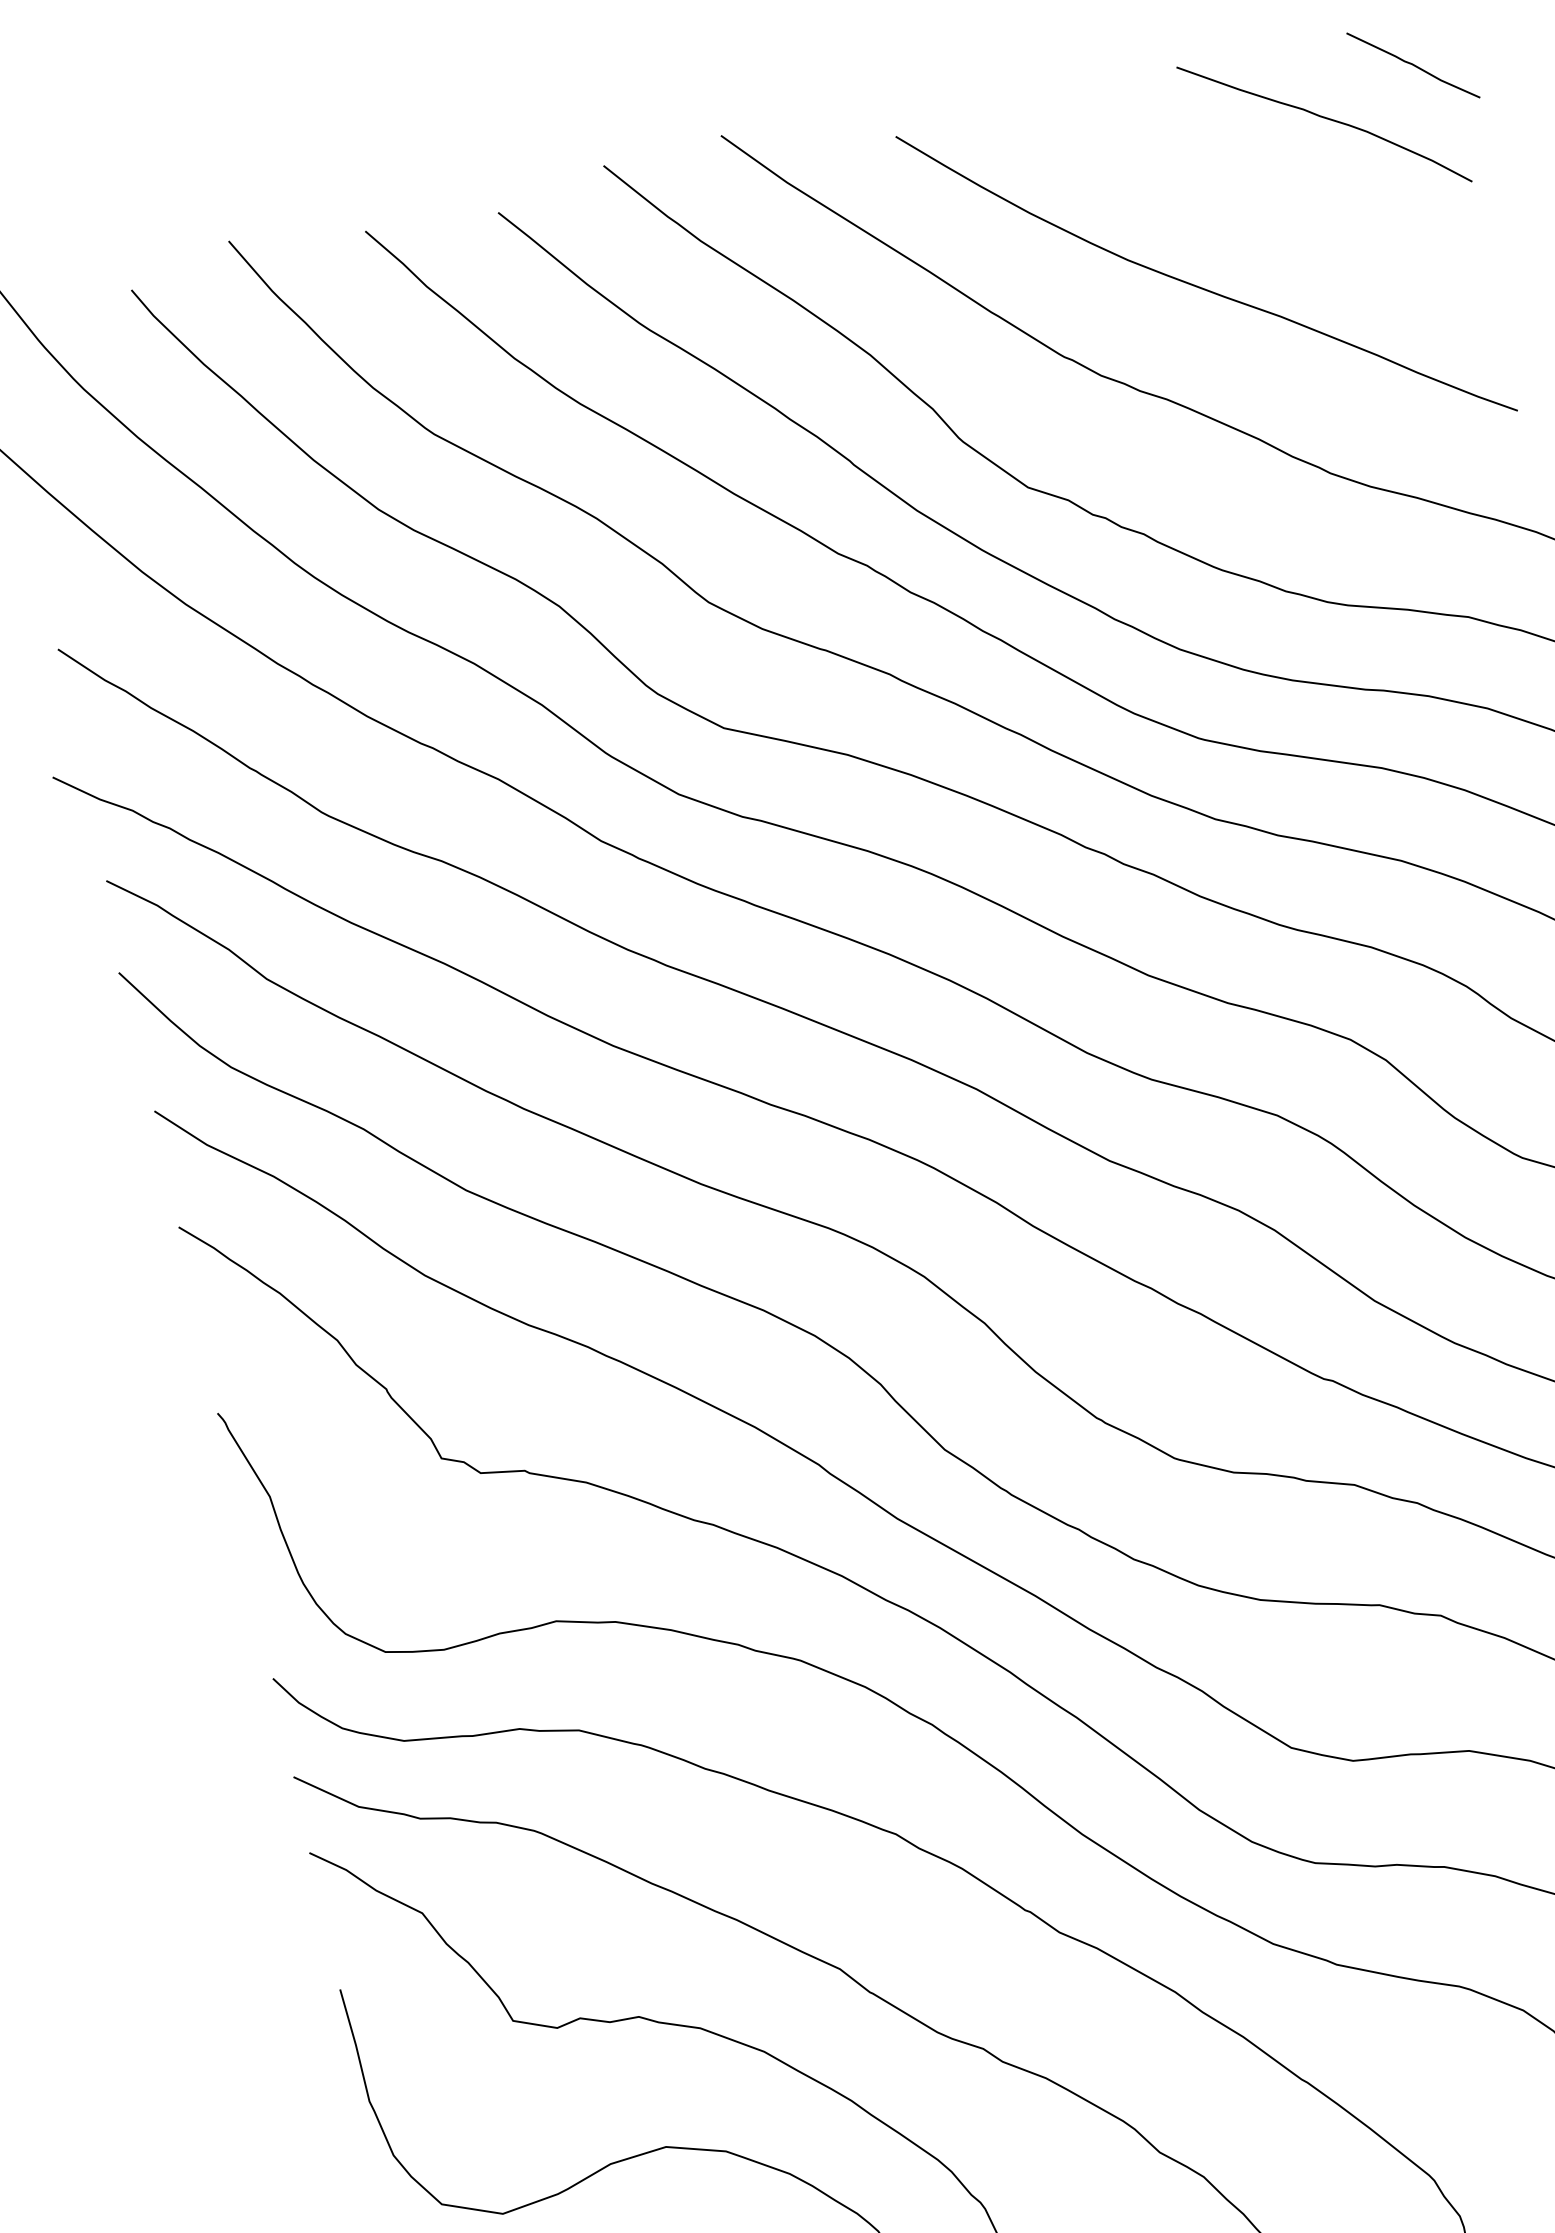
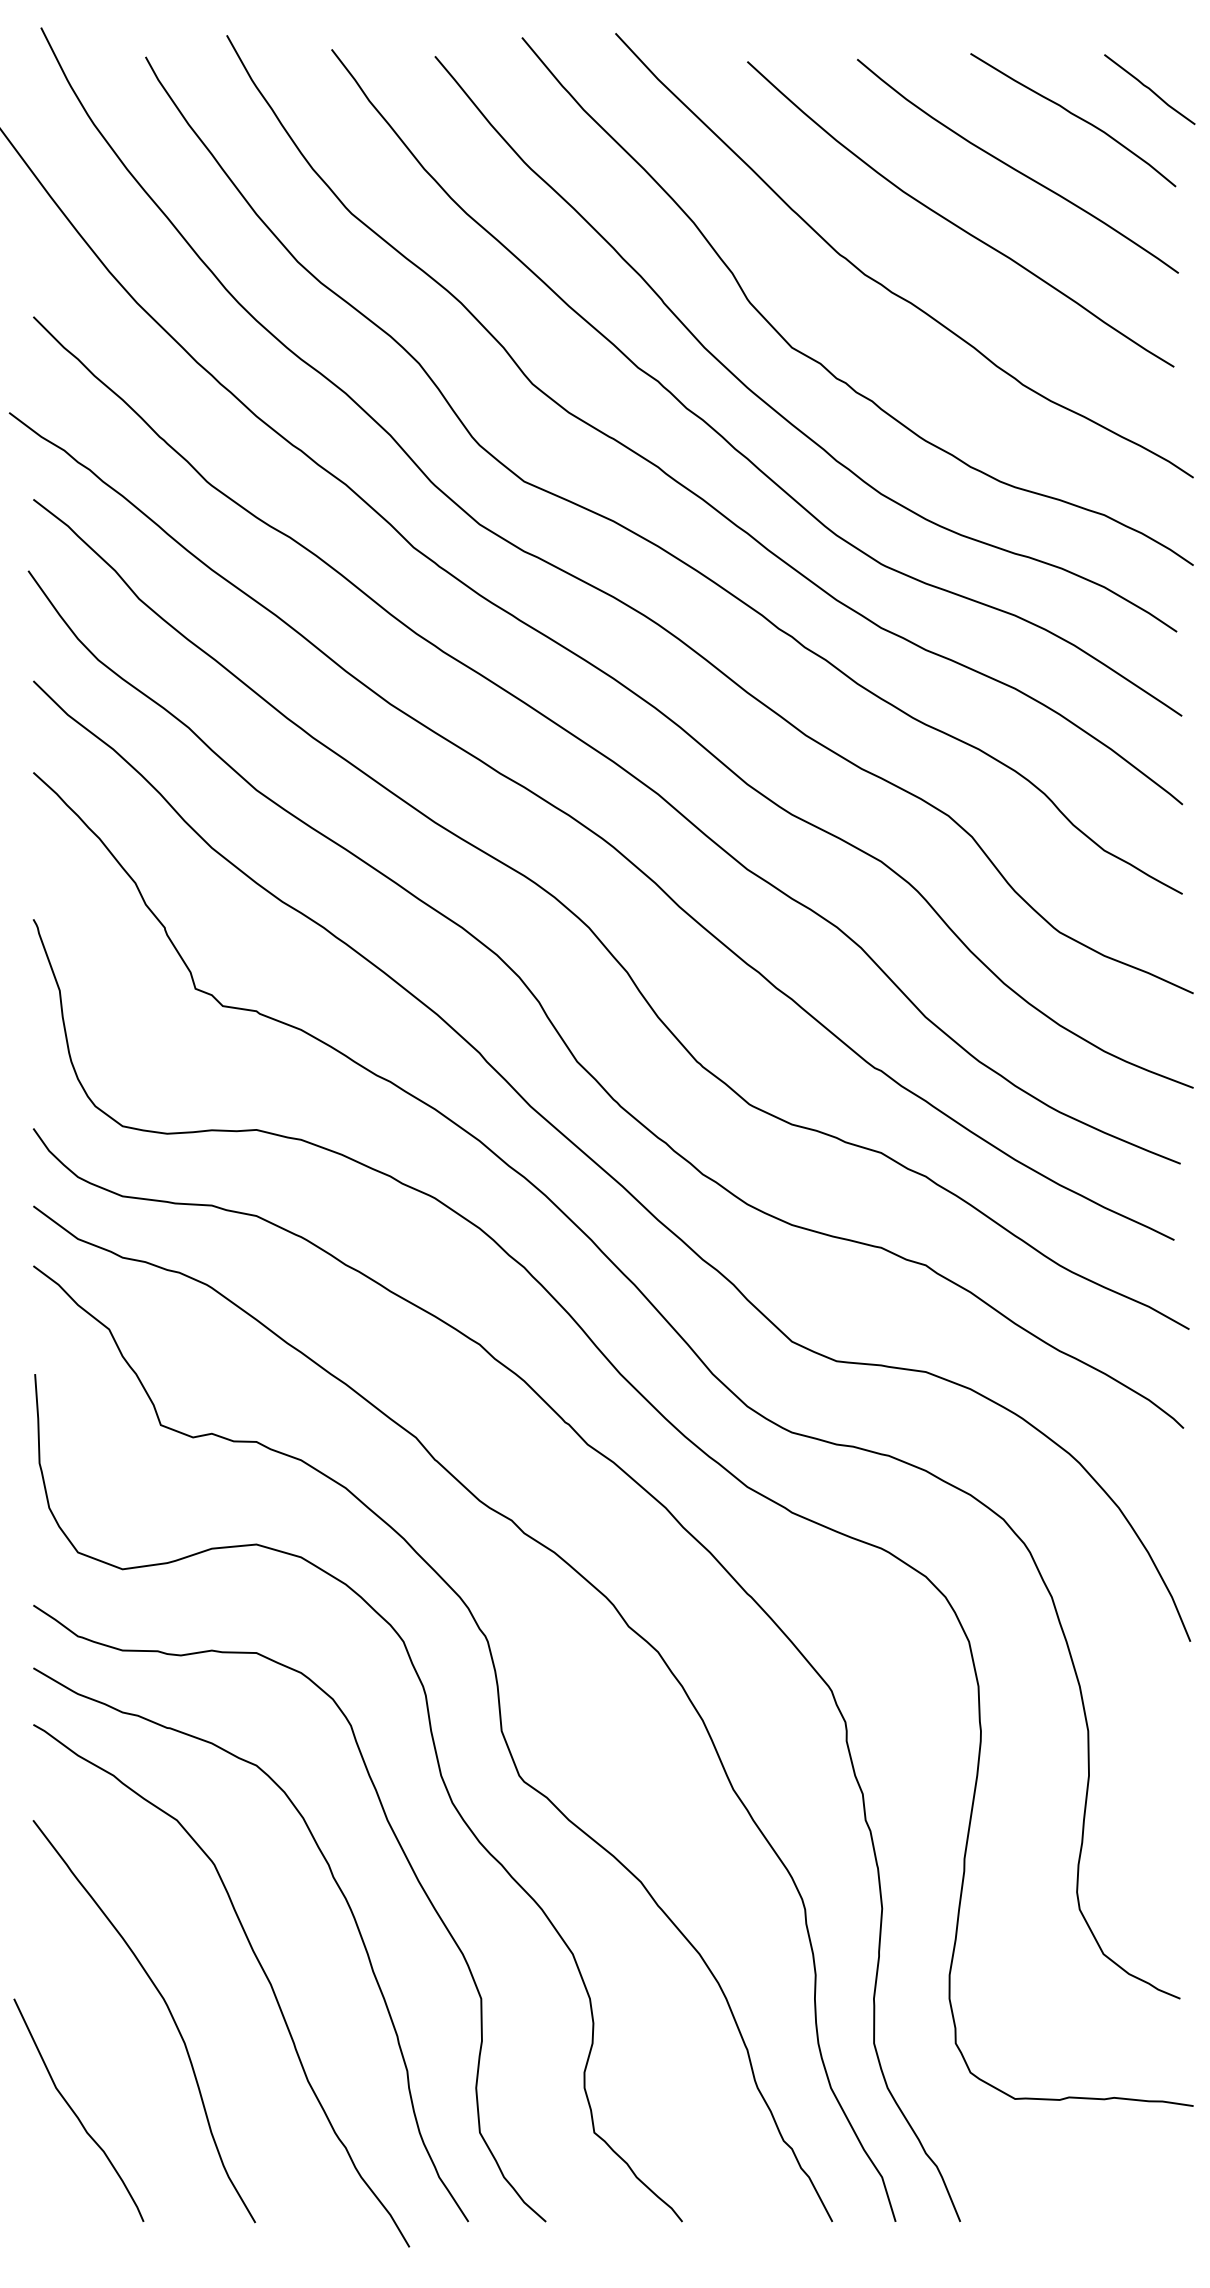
curve: (1263, 201) -> (1015, 168), added

